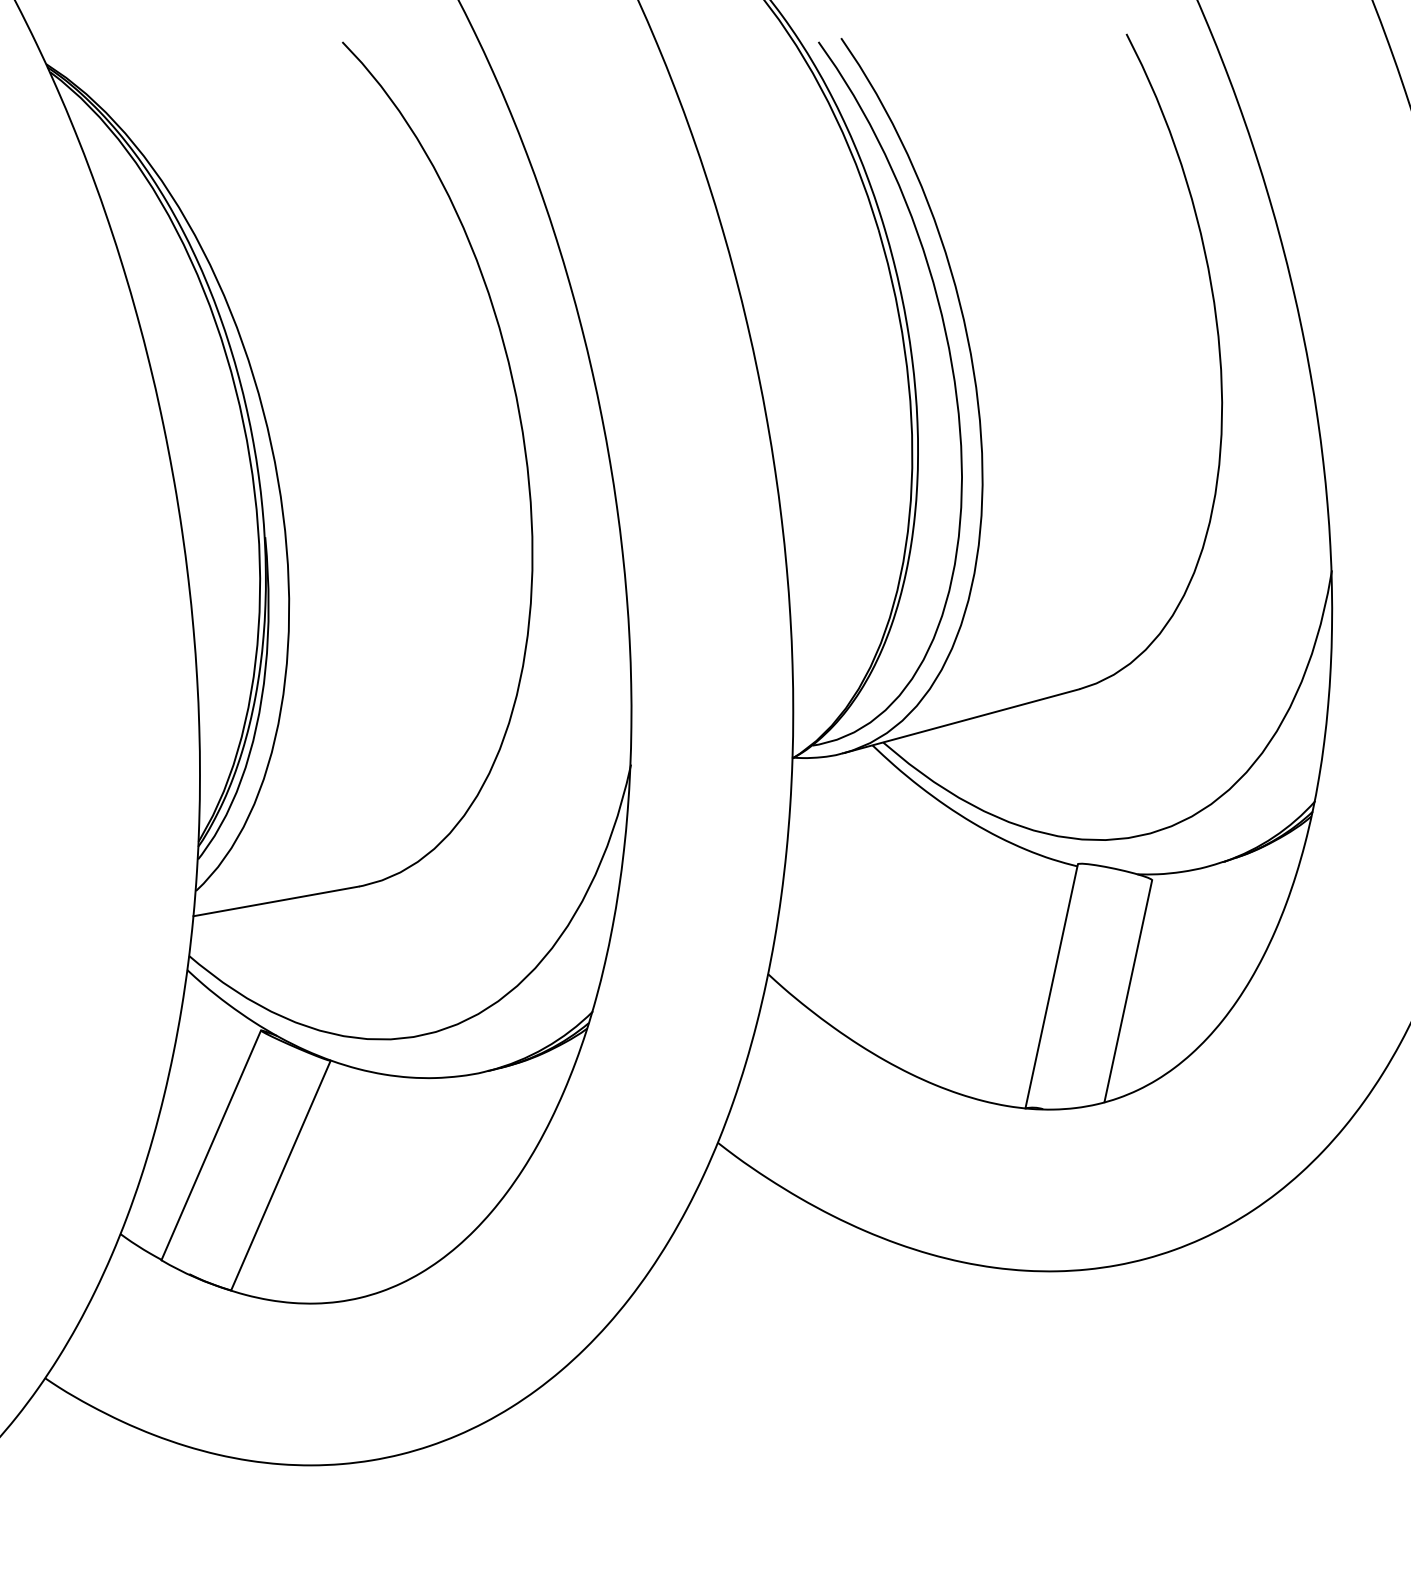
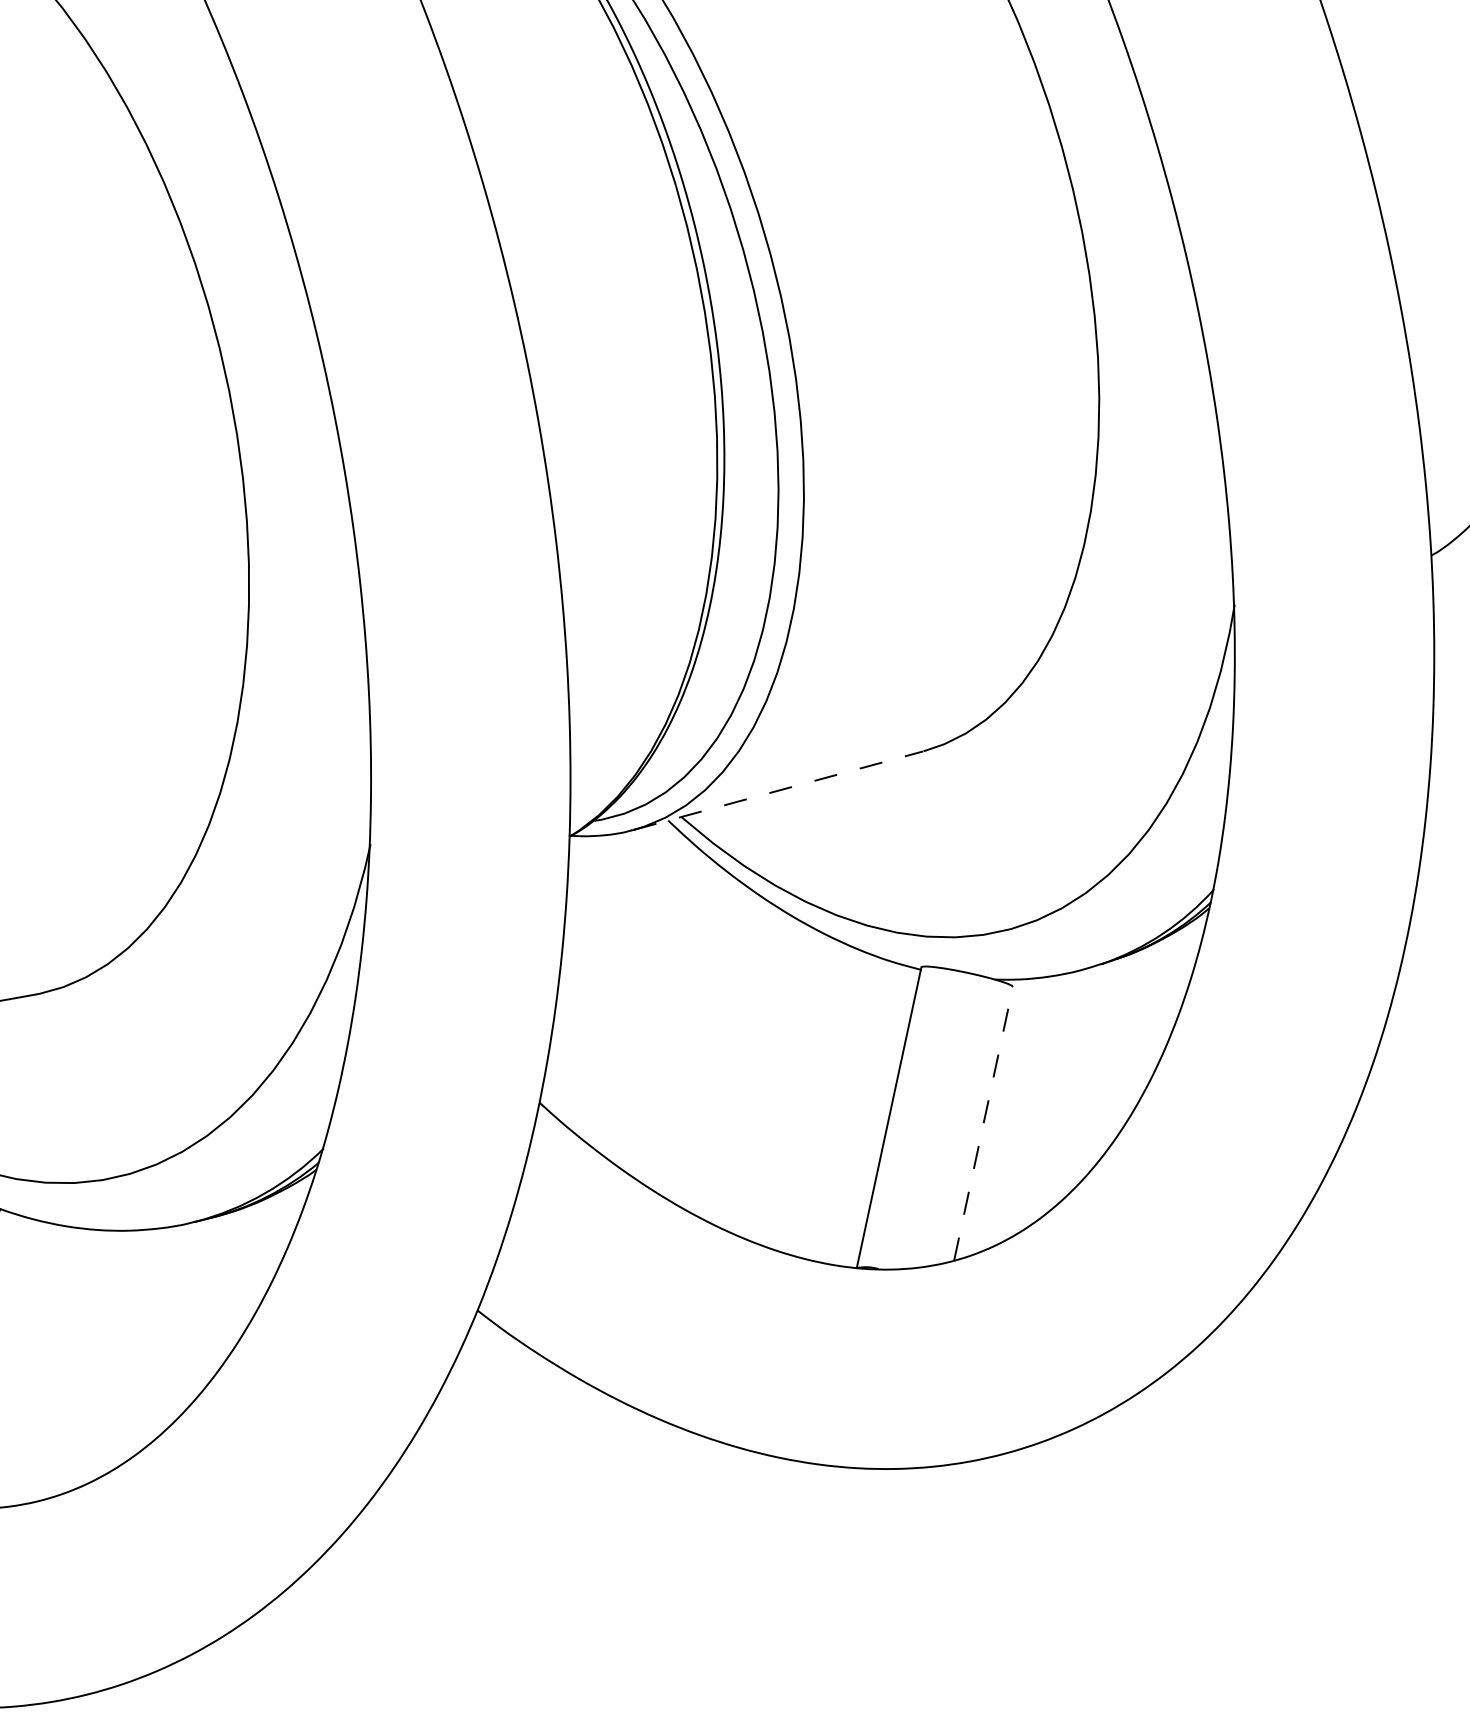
line: (961, 721) -> (777, 791), solid -> dashed
line: (1128, 990) -> (983, 1122), solid -> dashed

